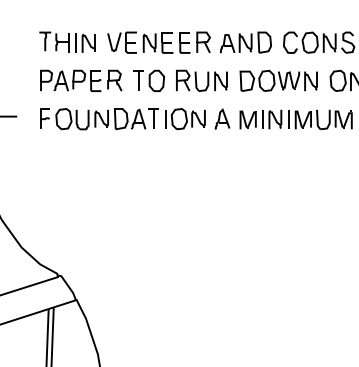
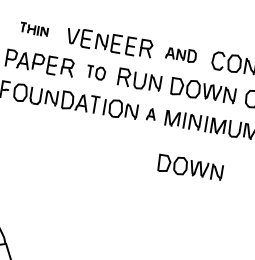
part: (67, 41) -> (34, 29), size x0.6
part: (245, 42) -> (181, 54), size x0.7
part: (148, 80) -> (95, 72), size x0.7
part: (222, 118) -> (151, 114), size x0.7
part: (278, 173) -> (190, 167), added

